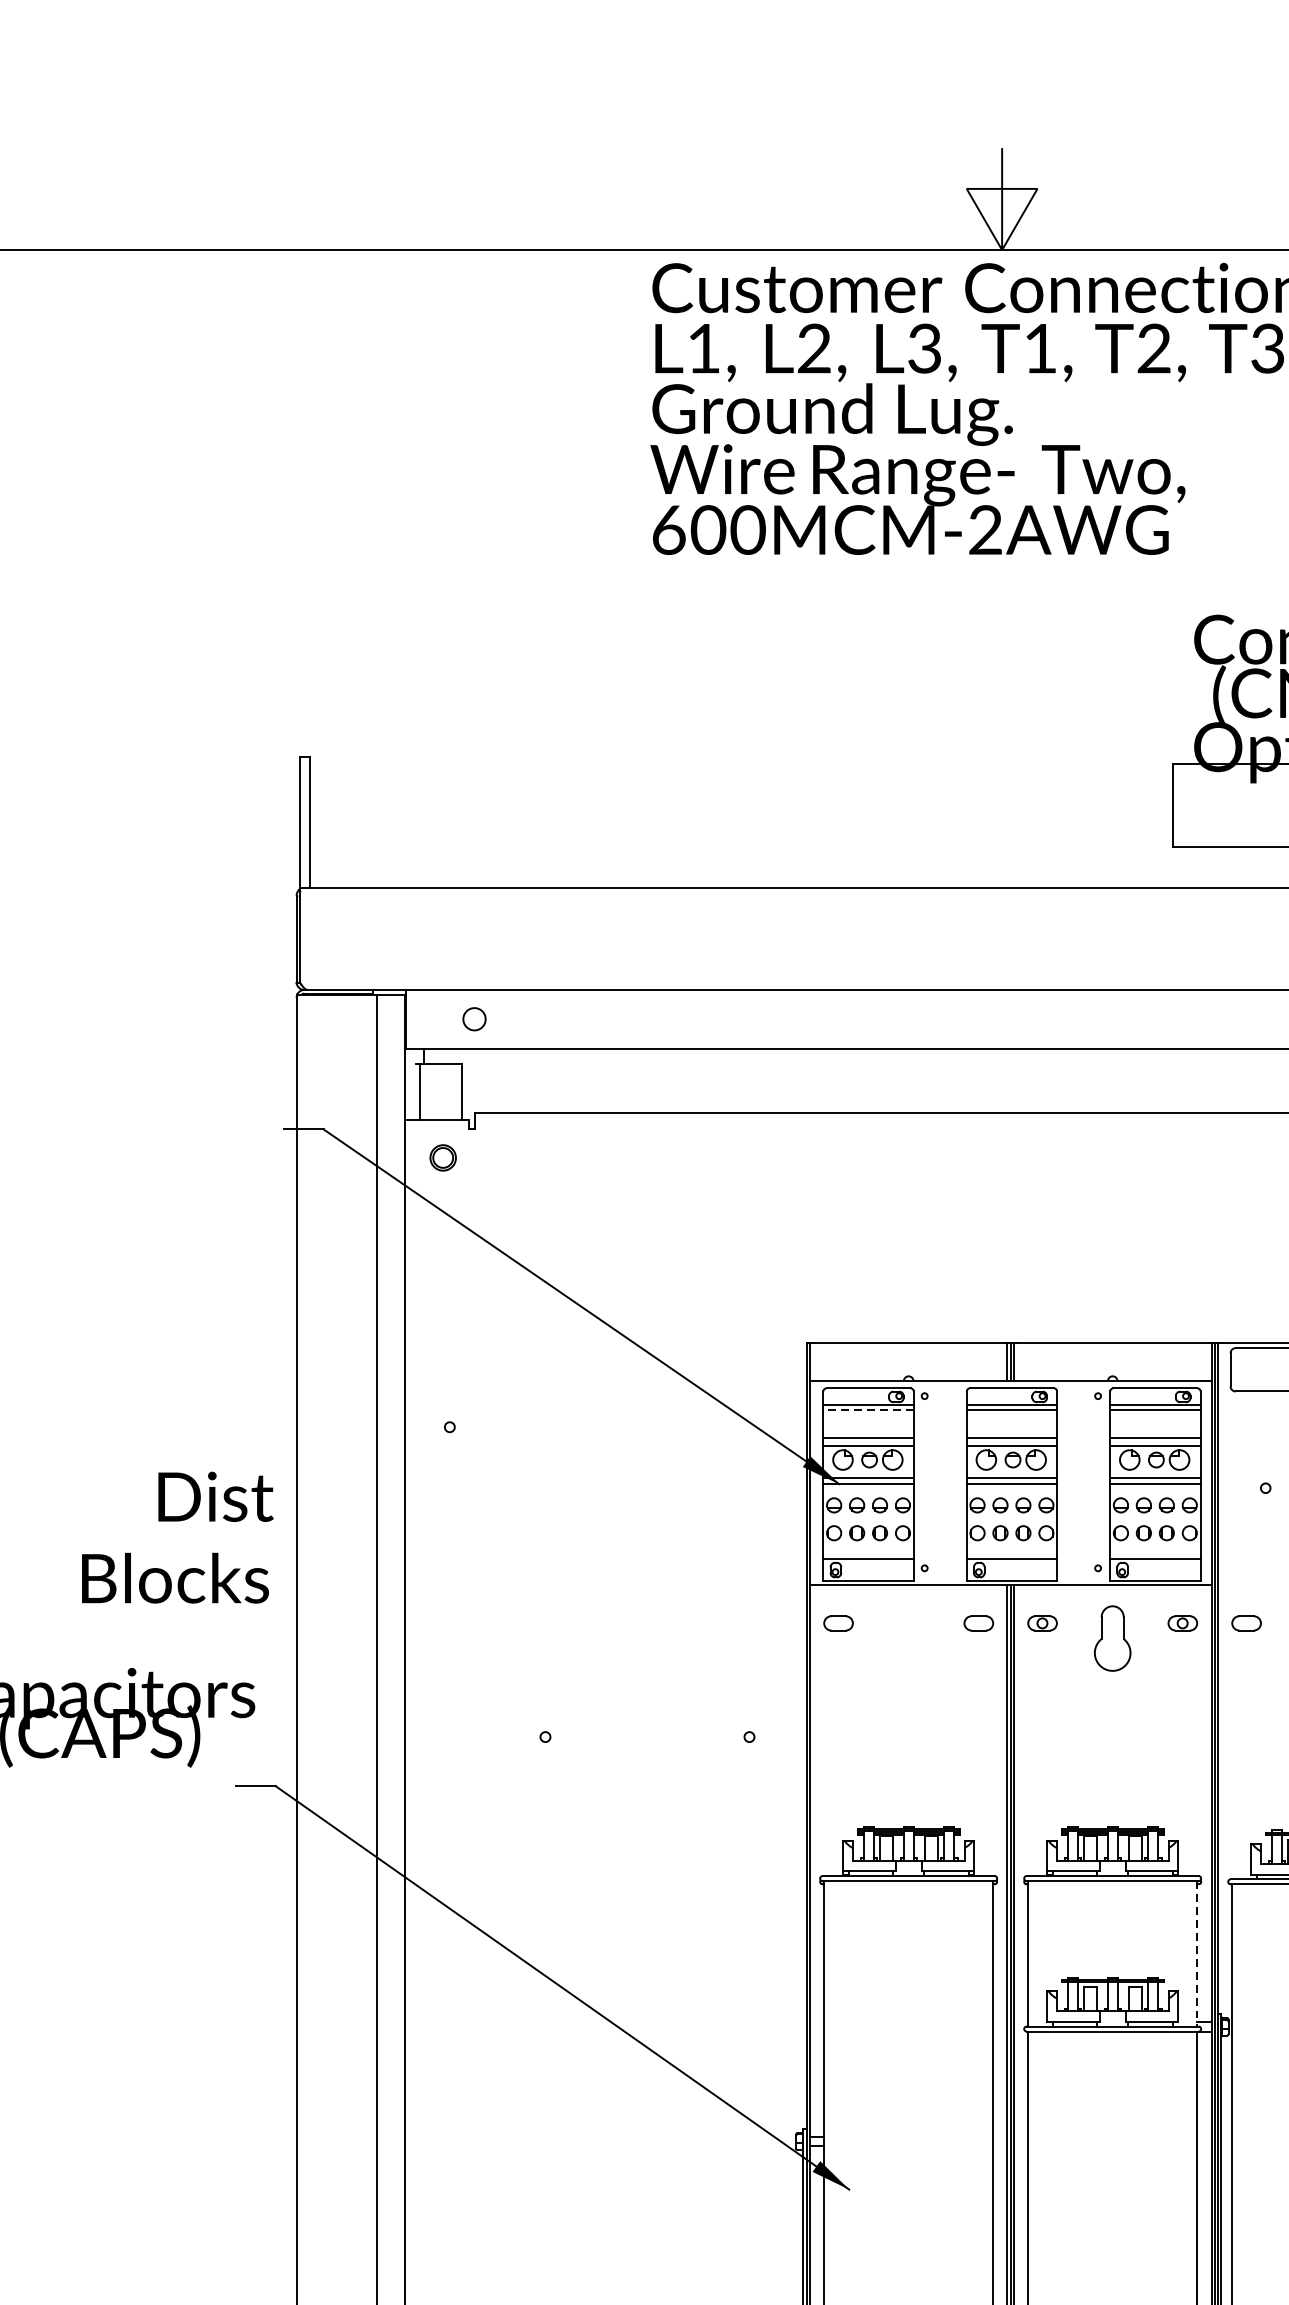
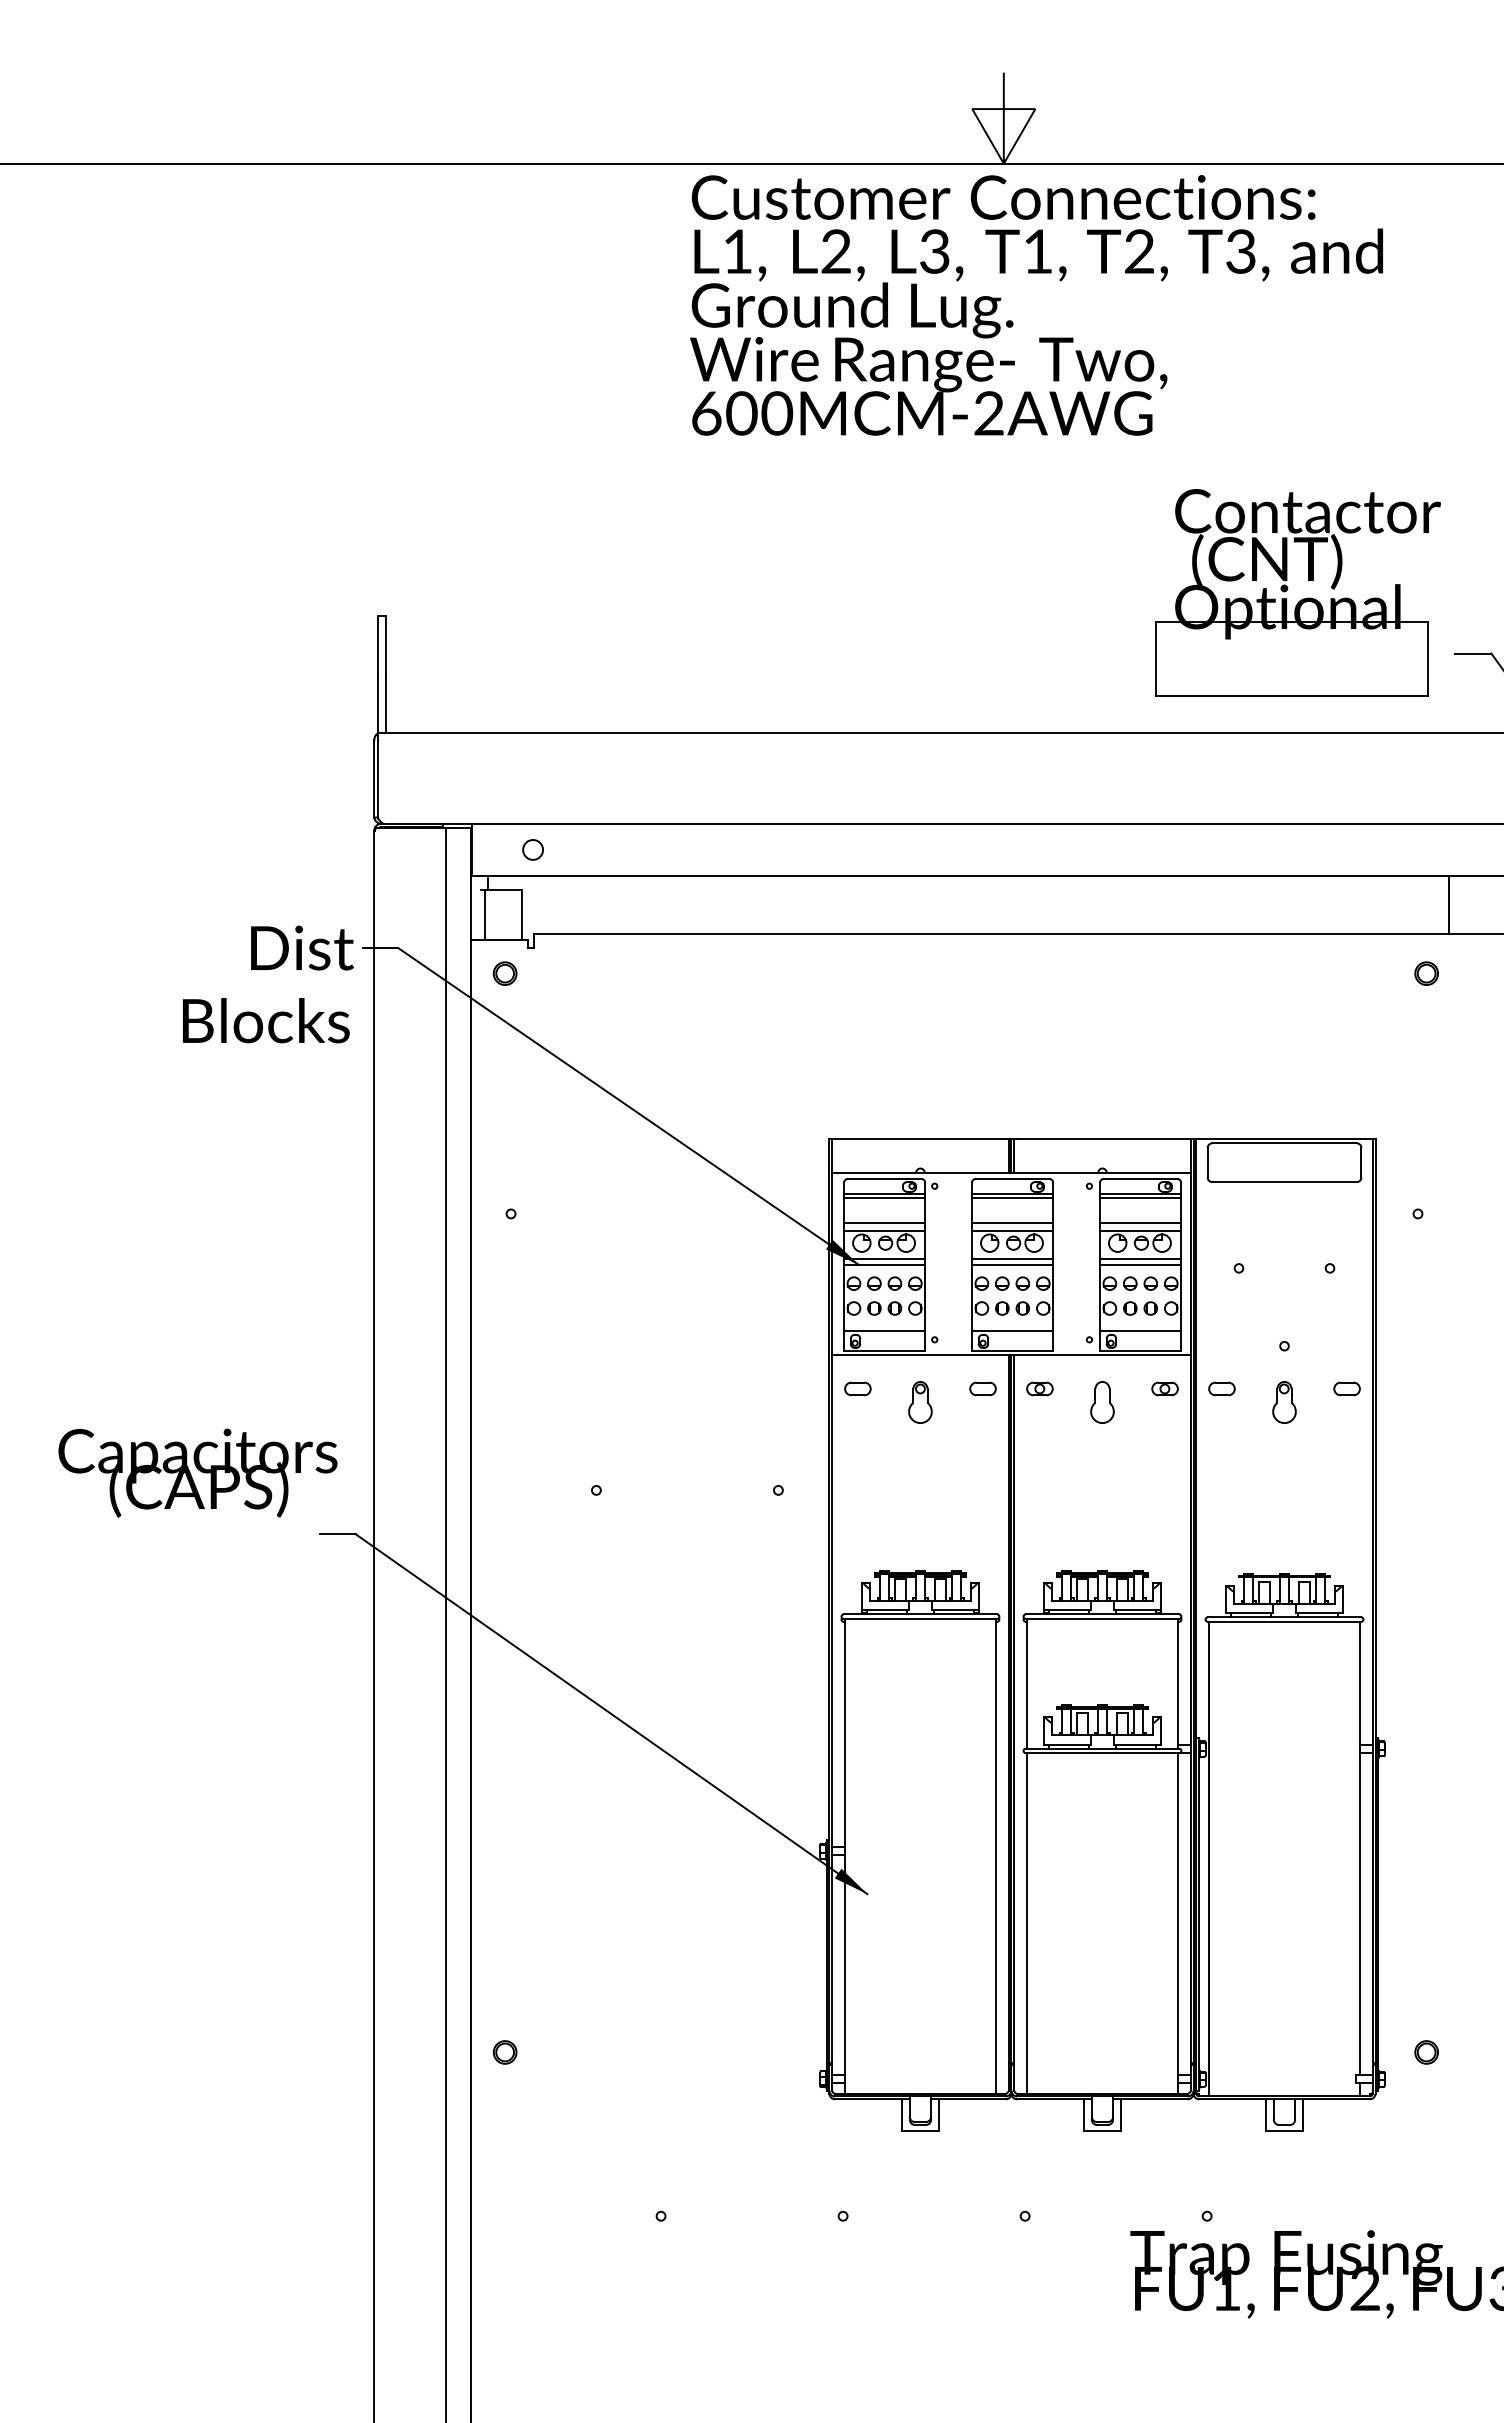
line: (868, 1409) -> (884, 1198), dashed -> solid
text: (177, 1537) -> (268, 984), moved
part: (908, 1638) -> (920, 1402), added
part: (1112, 1638) -> (1102, 1402), size x0.71
line: (1197, 1953) -> (1178, 1683), dashed -> solid

